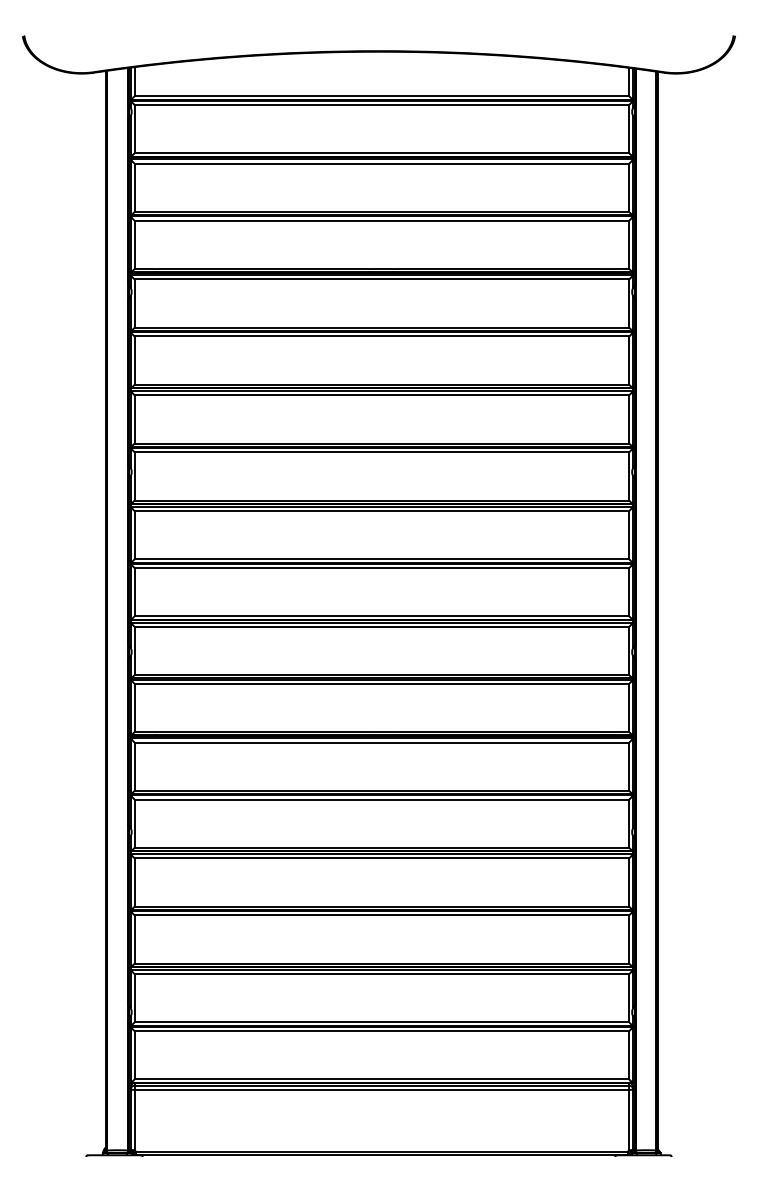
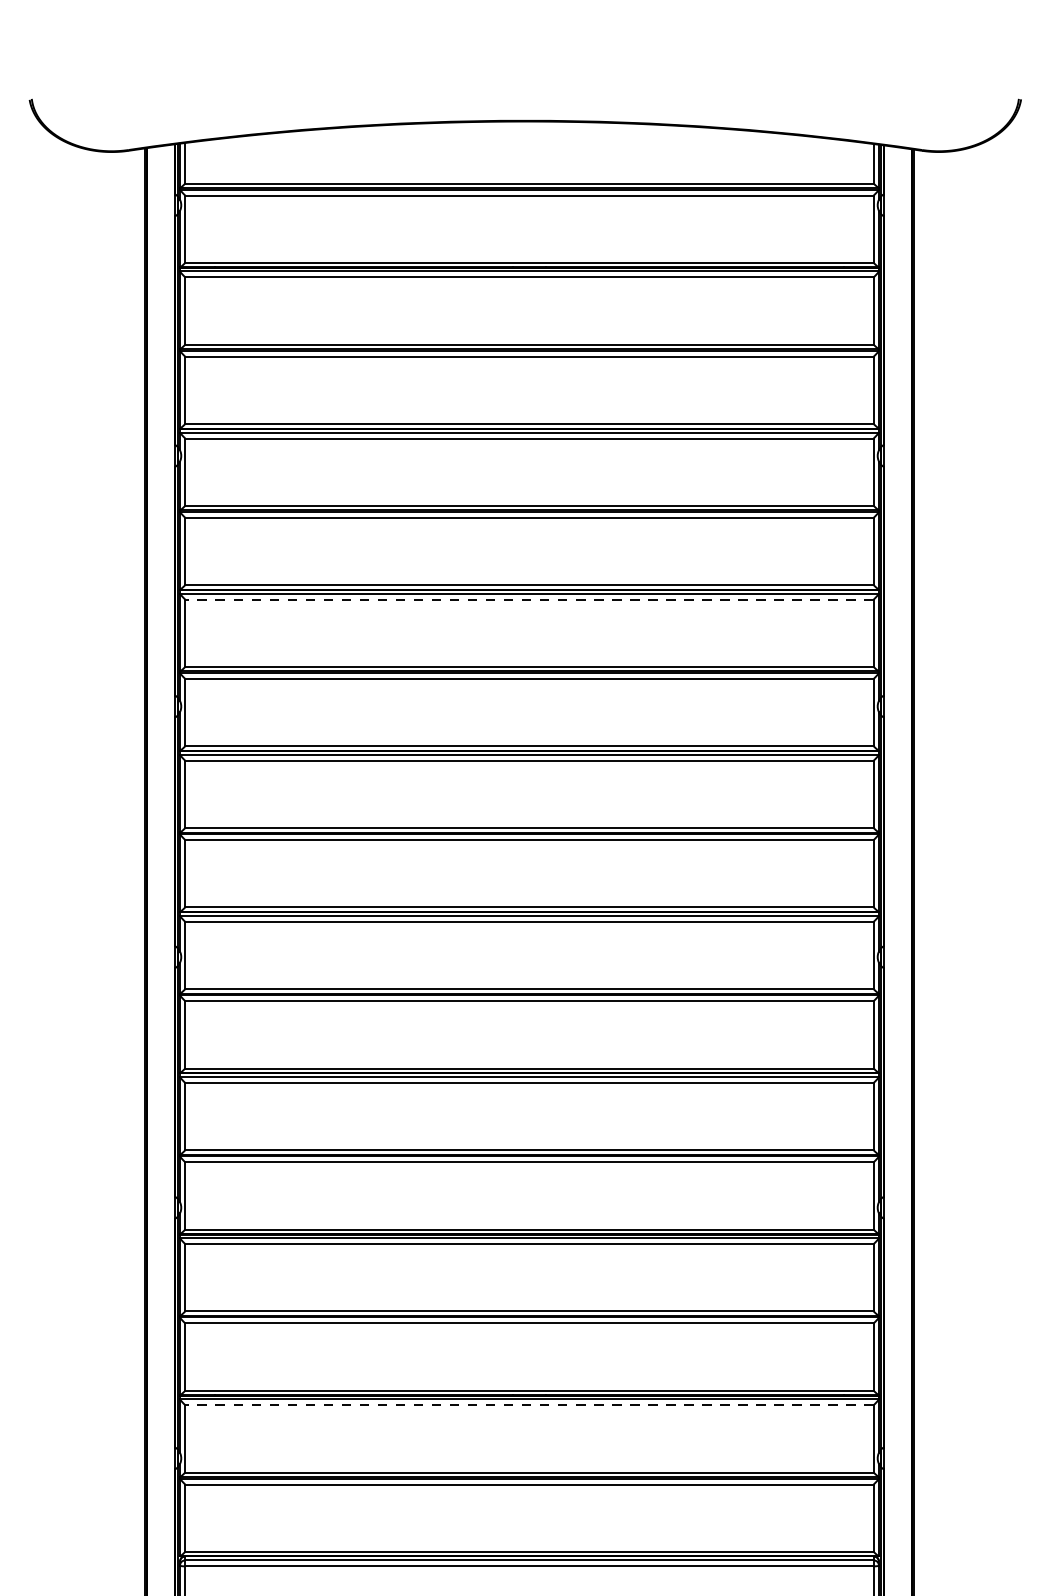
line: (381, 395) -> (528, 599), solid -> dashed
line: (381, 974) -> (528, 1405), solid -> dashed

